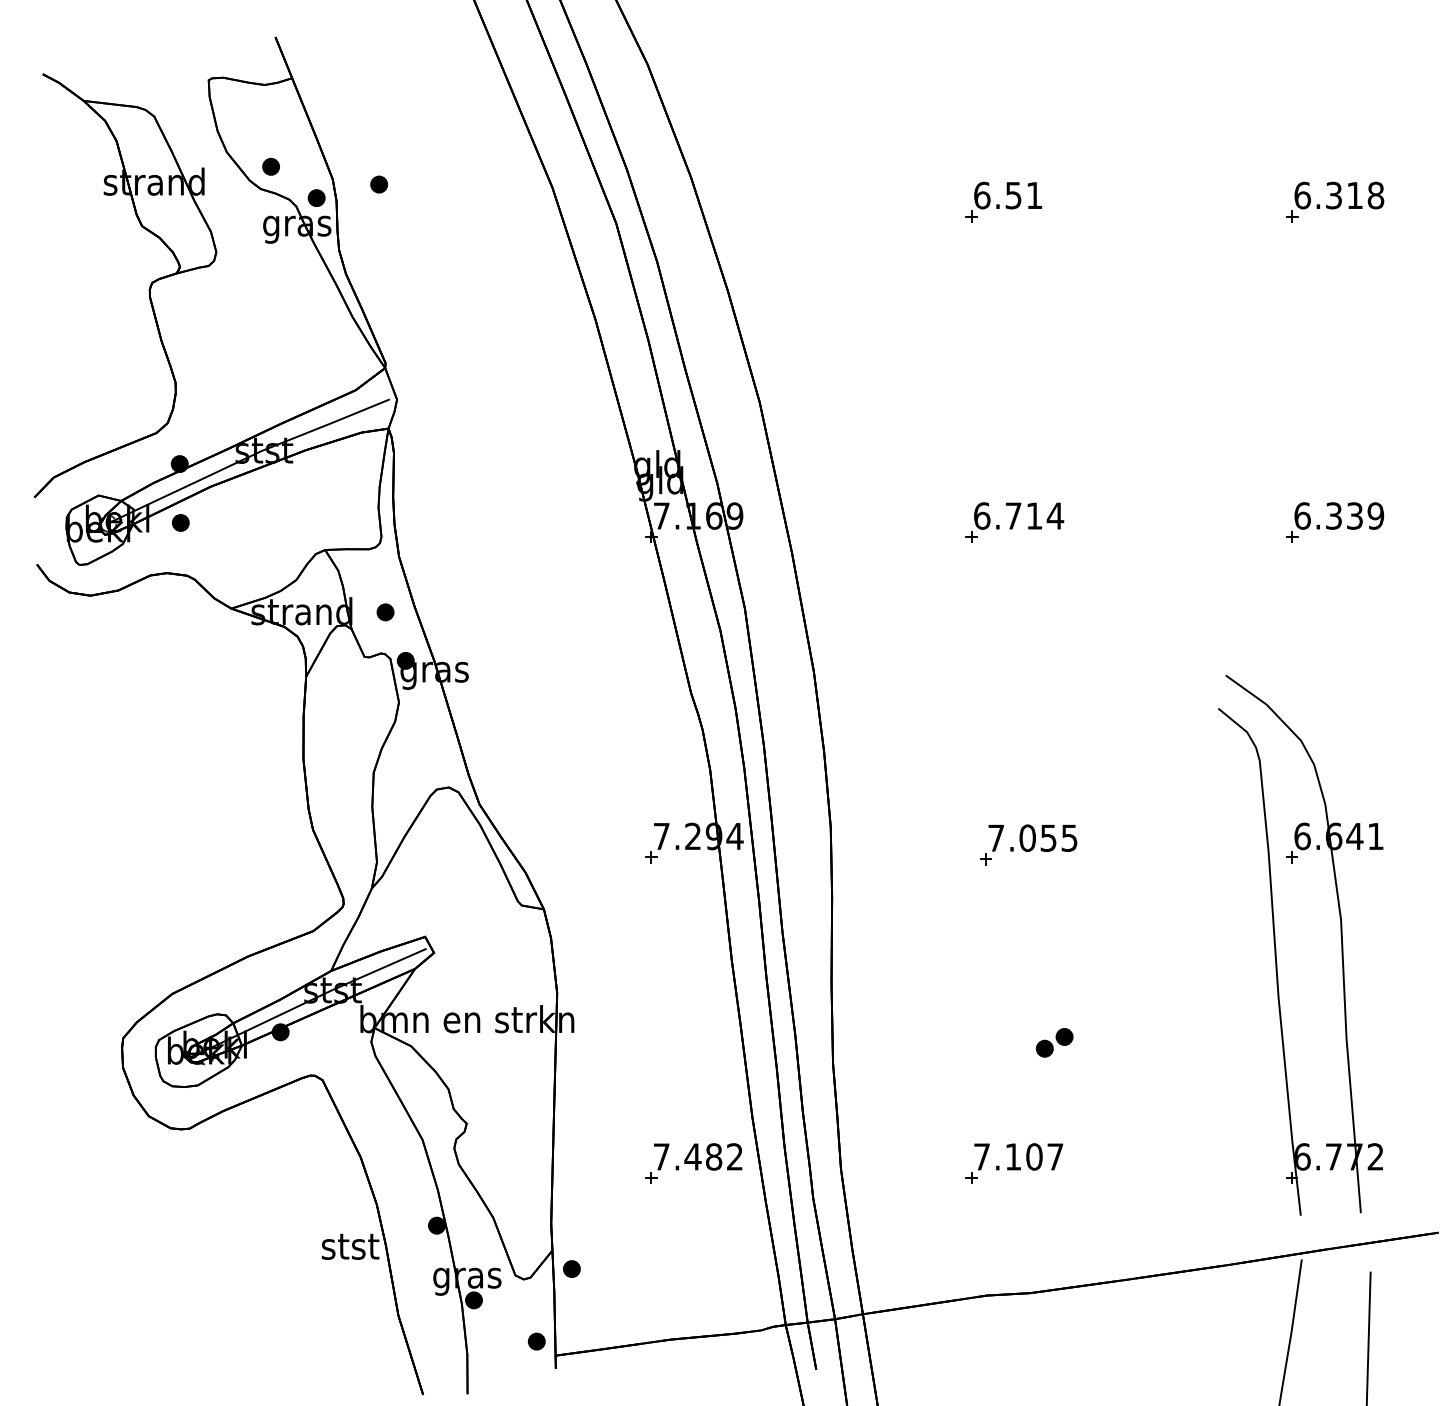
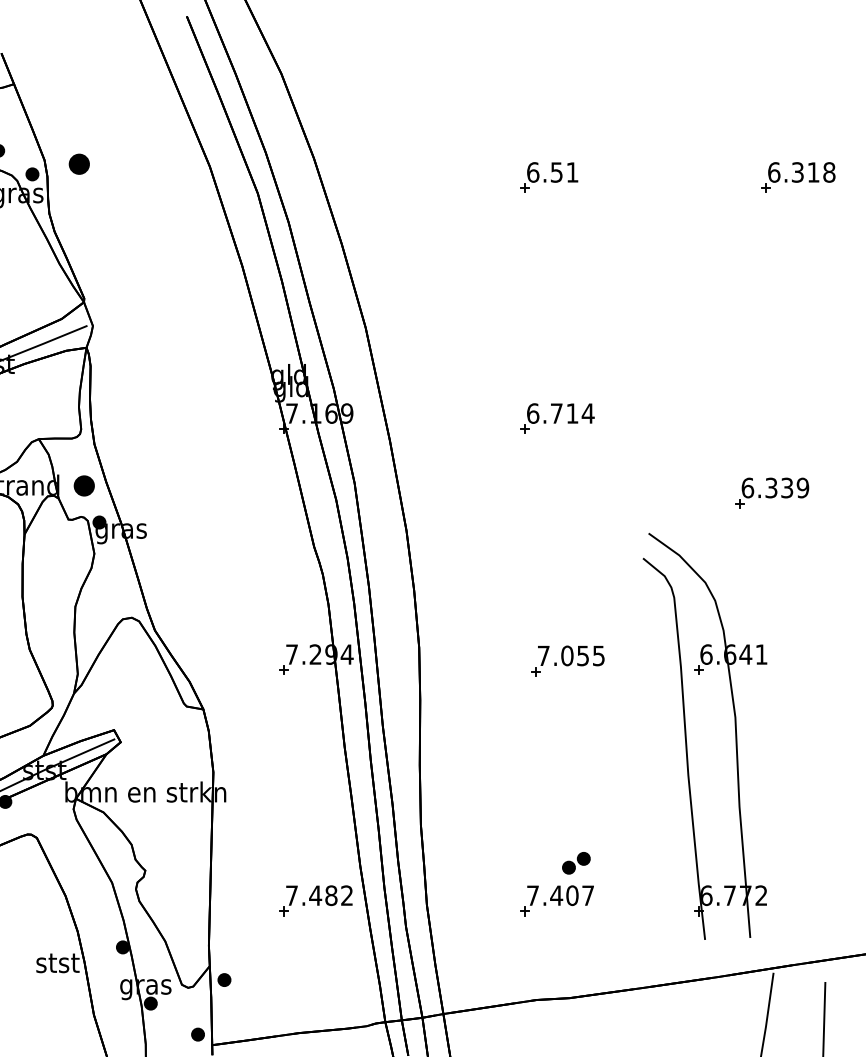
part: (379, 184) -> (79, 164), size x1.6
part: (1335, 522) -> (772, 492), moved
part: (385, 612) -> (84, 486), size x1.6
part: (1276, 947) -> (686, 738), moved
part: (1054, 1042) -> (576, 863), moved
text: (1013, 1156) -> (556, 895), 7.107 -> 7.407

